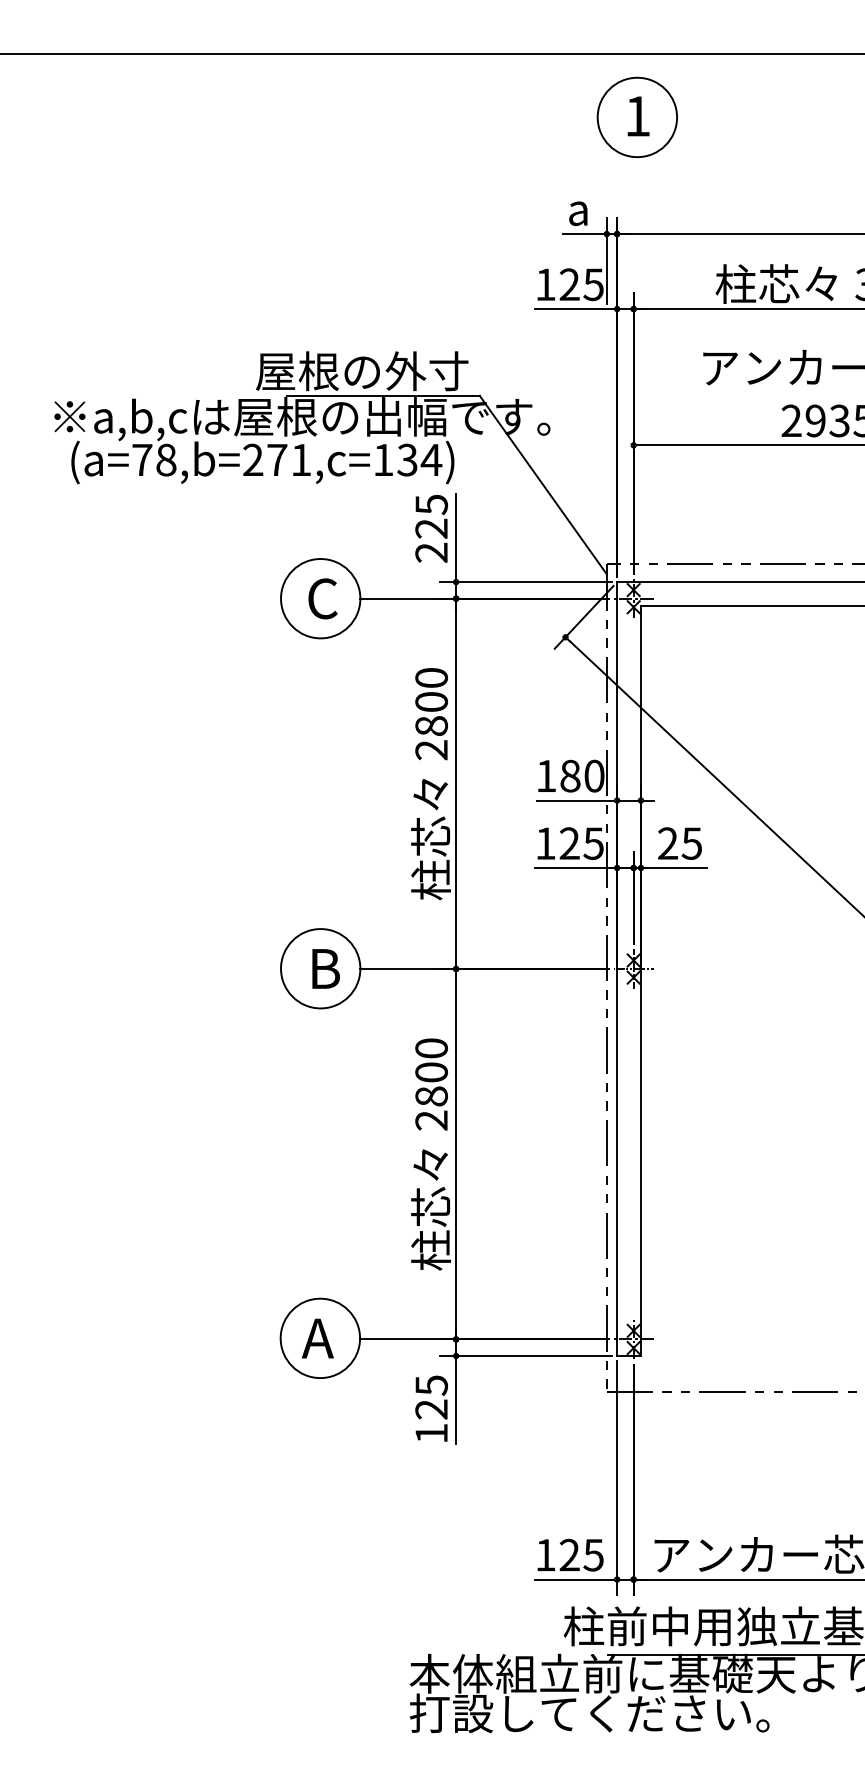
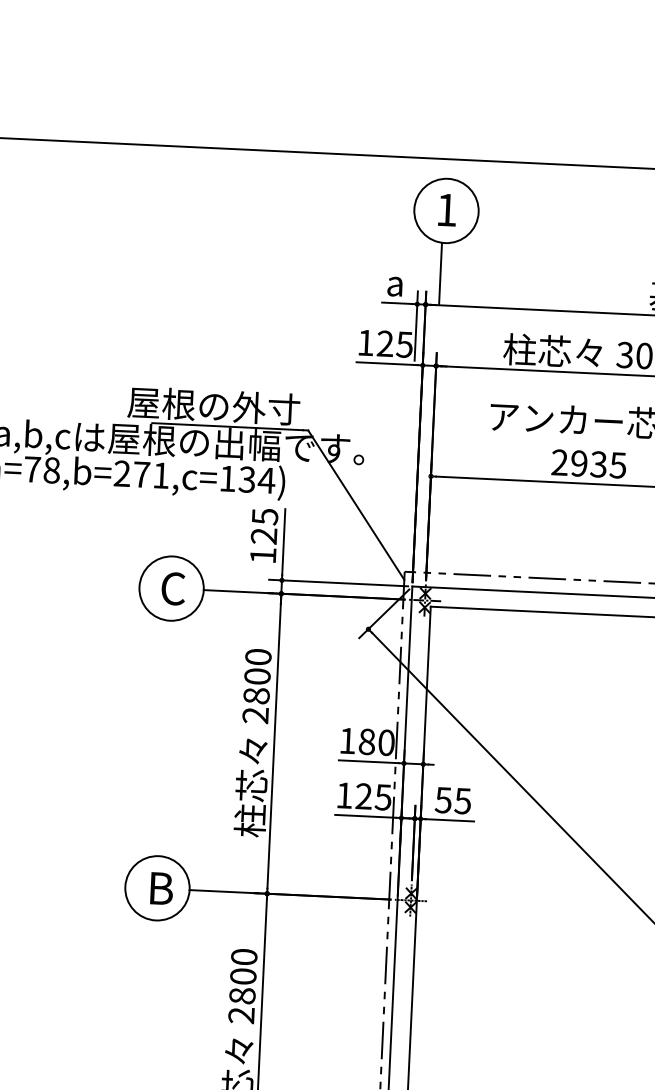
line: (633, 194) -> (440, 273), added
text: (431, 552) -> (263, 555), 225 -> 125
text: (667, 843) -> (443, 800), 25 -> 55

